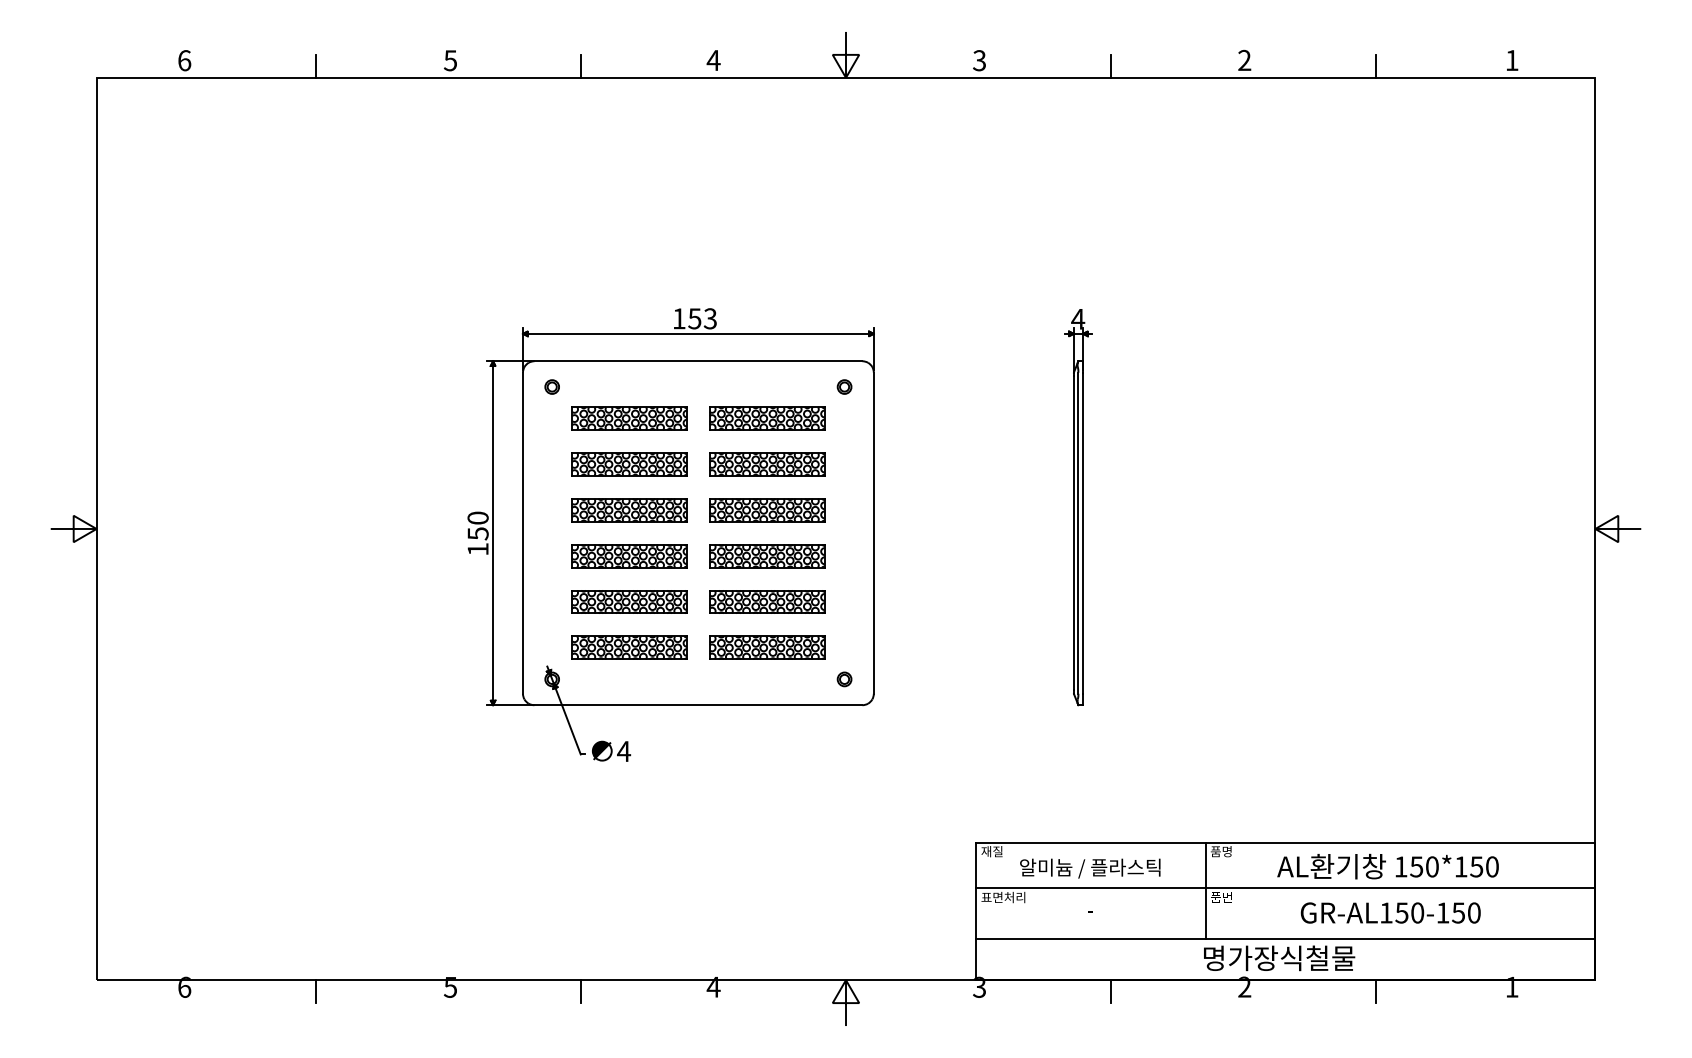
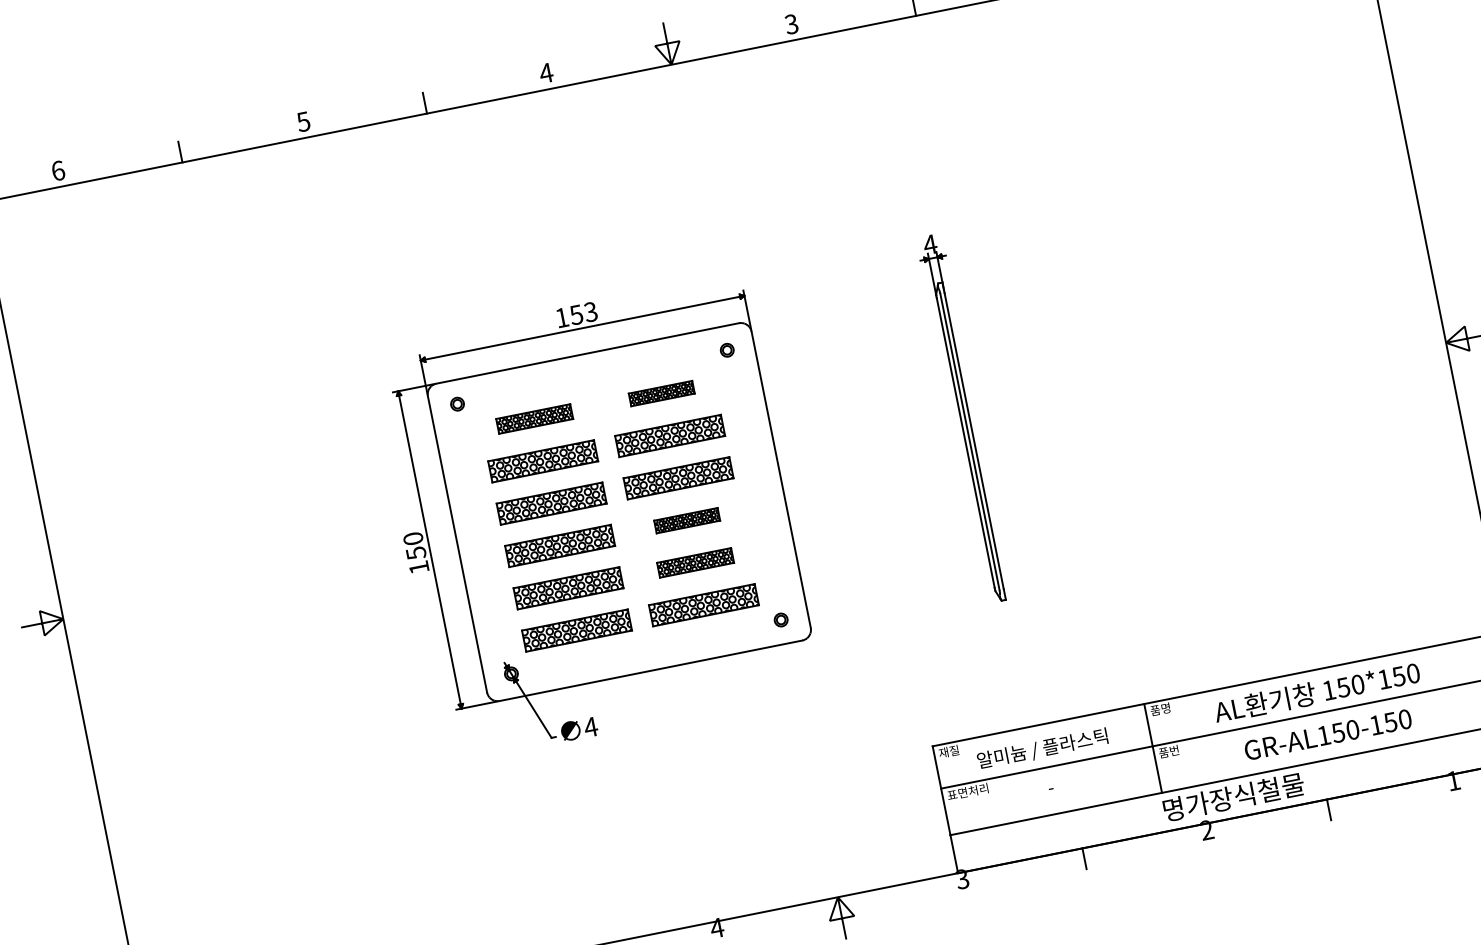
part: (629, 418) -> (534, 418), size x0.7
part: (767, 418) -> (661, 393), size x0.6
part: (767, 556) -> (687, 520), size x0.6
part: (767, 601) -> (695, 562), size x0.7

